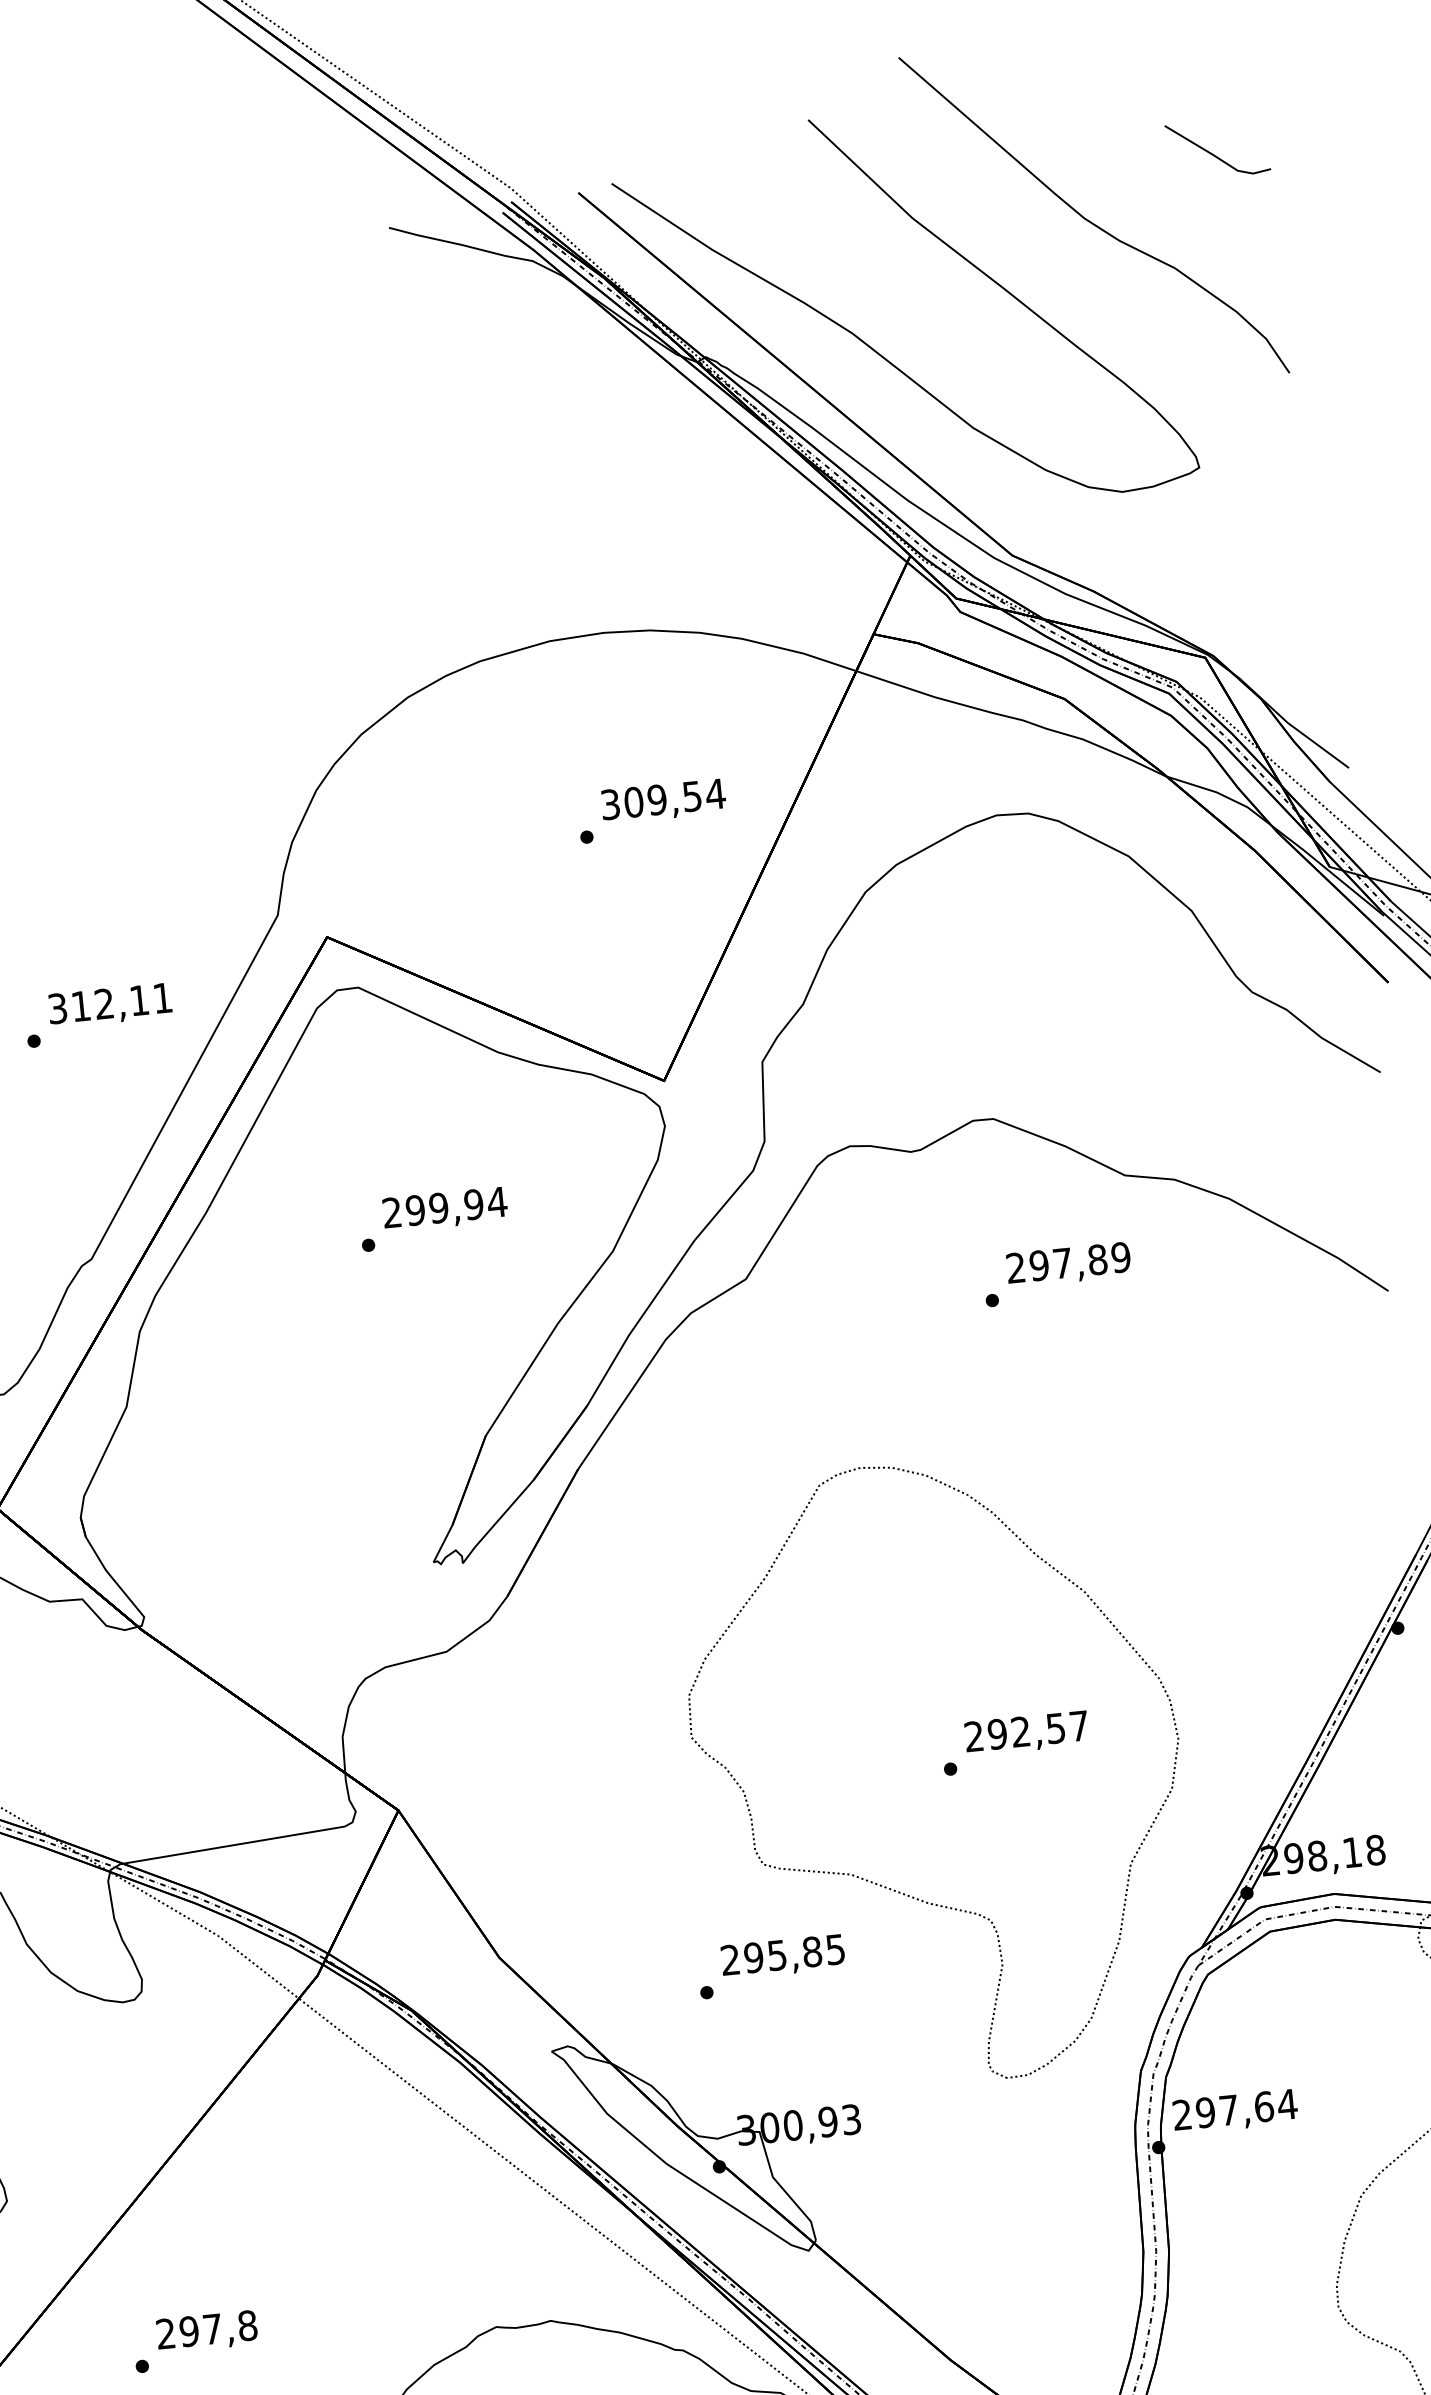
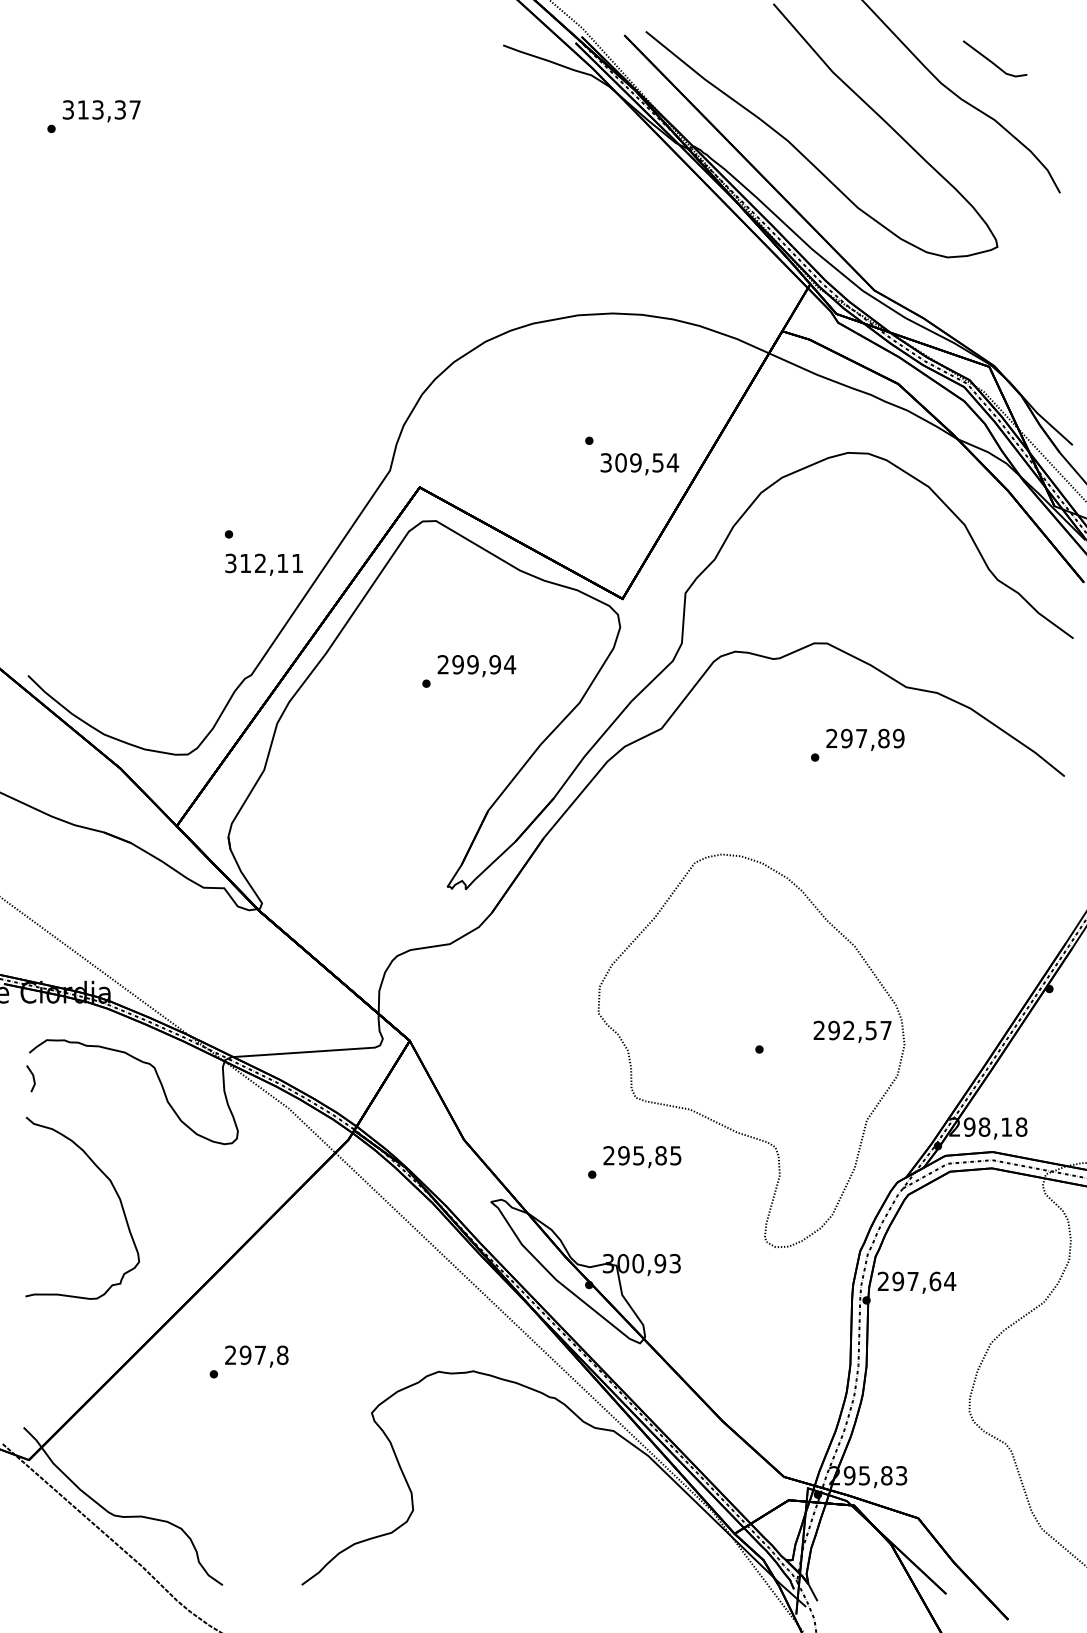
line: (1212, 152) -> (991, 60), moved
text: (663, 801) -> (639, 464), moved
text: (109, 1005) -> (263, 564), moved
text: (1026, 1732) -> (852, 1031), moved

